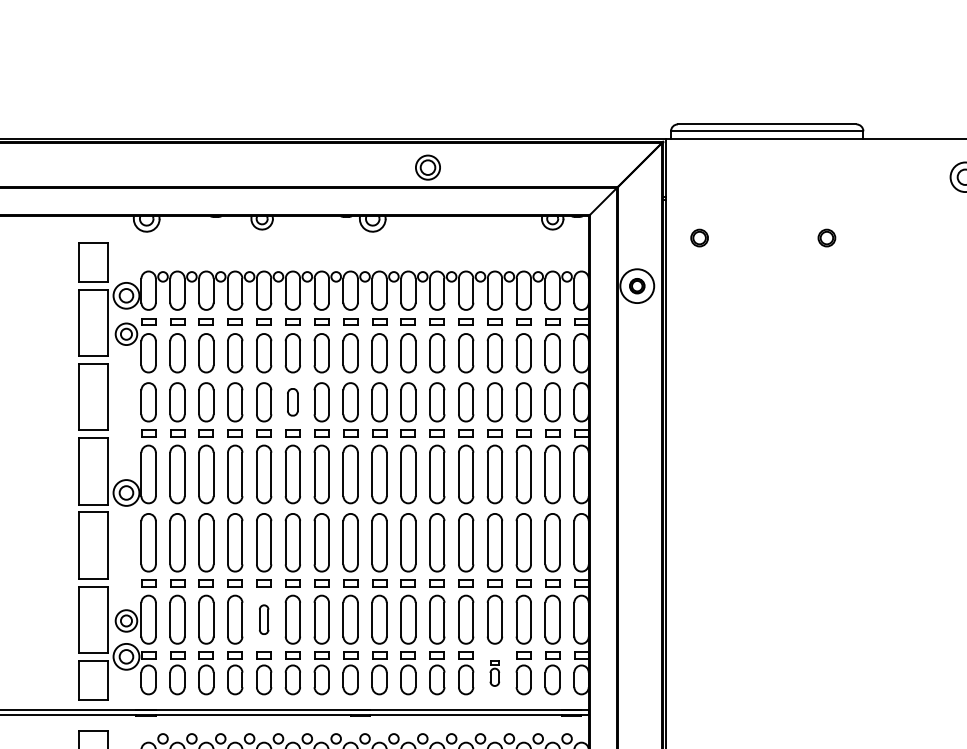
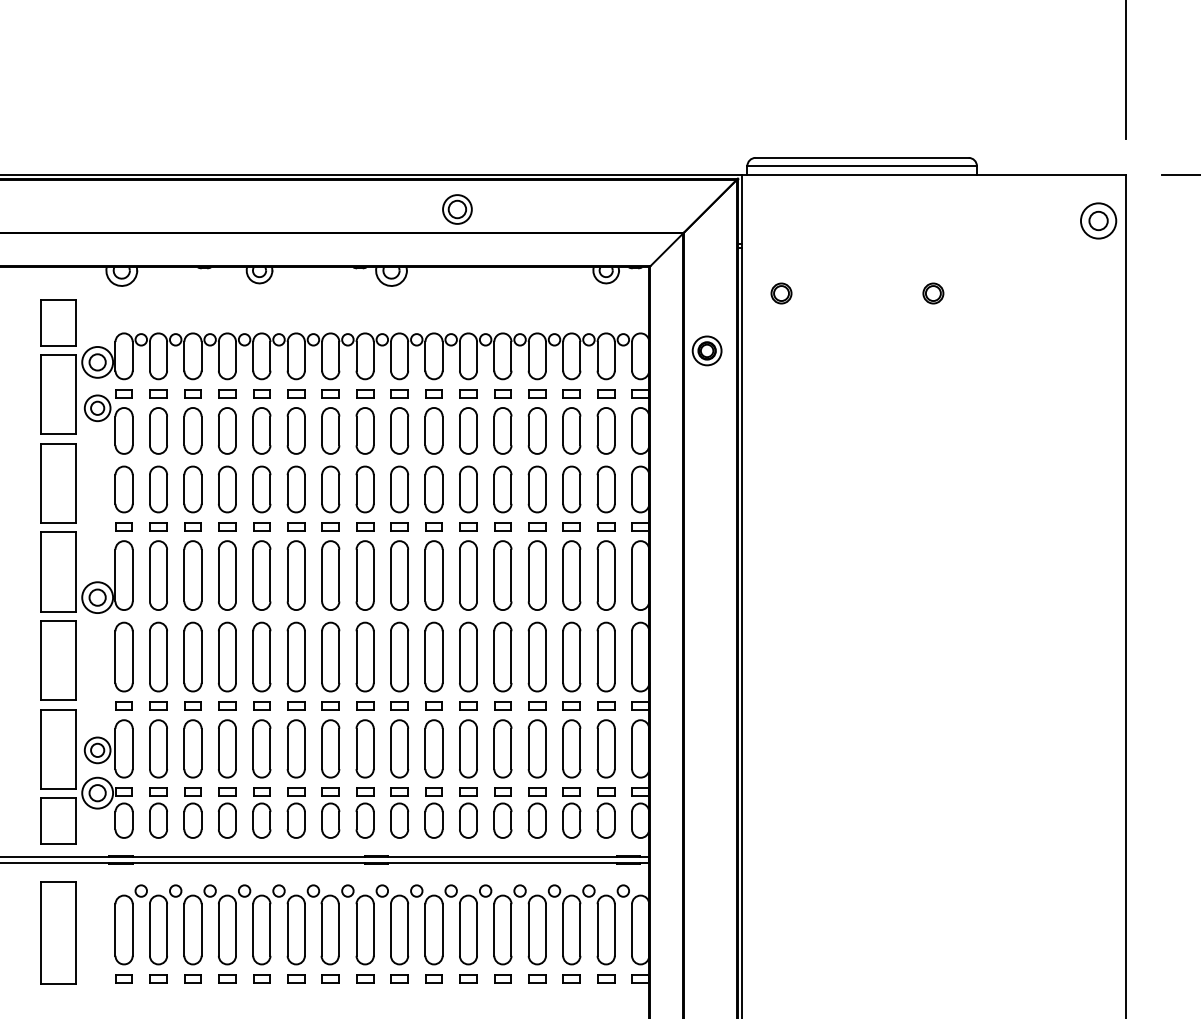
circle: (636, 285) -> (706, 350), size x0.71
part: (292, 402) -> (295, 489), size x1.43
part: (263, 619) -> (261, 748), size x1.67
part: (494, 673) -> (536, 812), size x1.67

